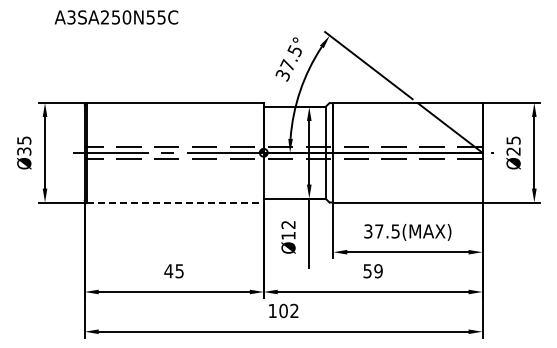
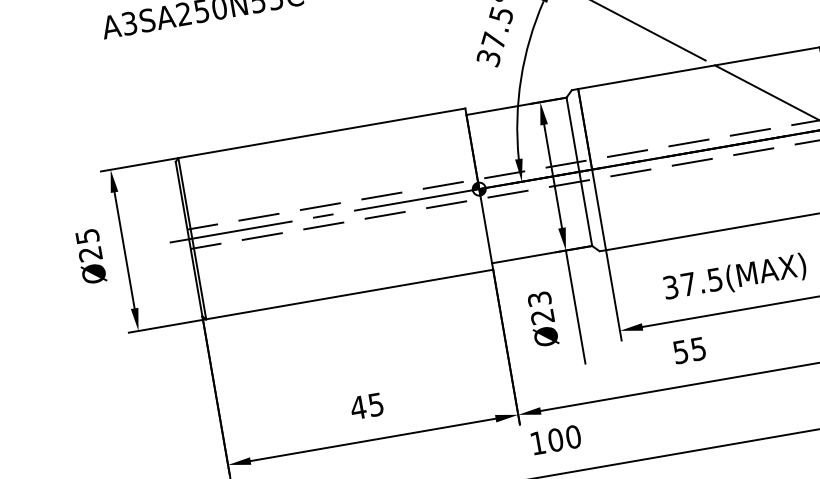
text: (24, 151) -> (90, 254), Ø35 -> Ø25
line: (175, 202) -> (350, 294), dashed -> solid
text: (288, 229) -> (540, 306), Ø12 -> Ø23
text: (378, 271) -> (698, 349), 59 -> 55
text: (294, 310) -> (573, 436), 102 -> 100

